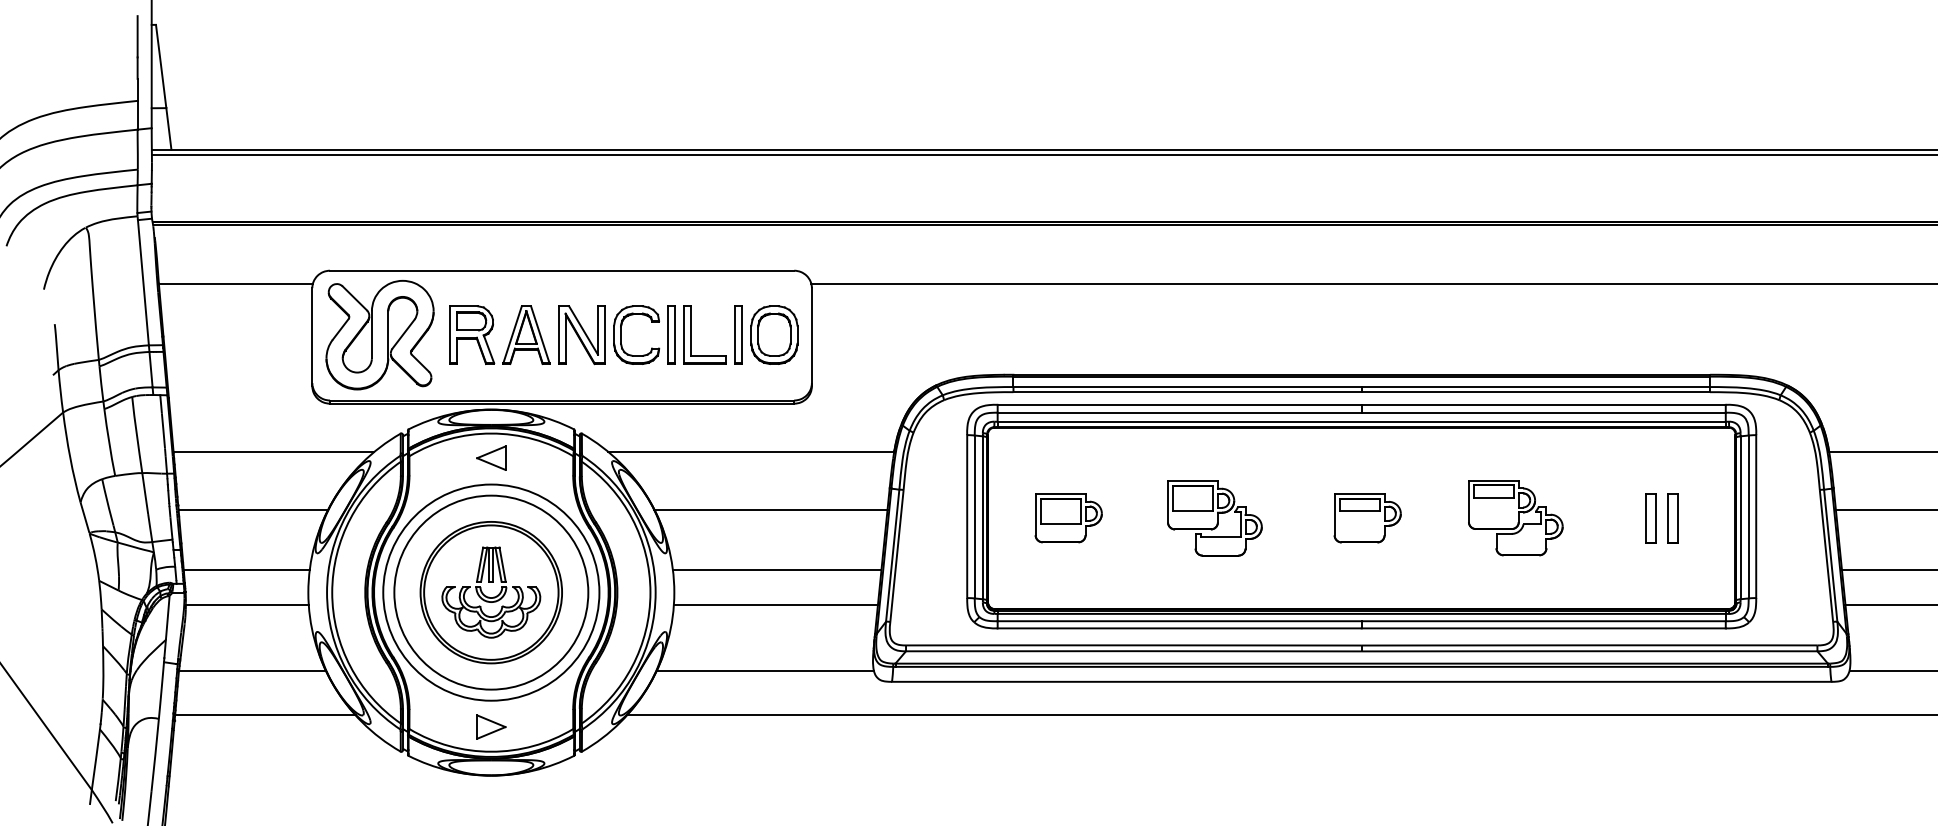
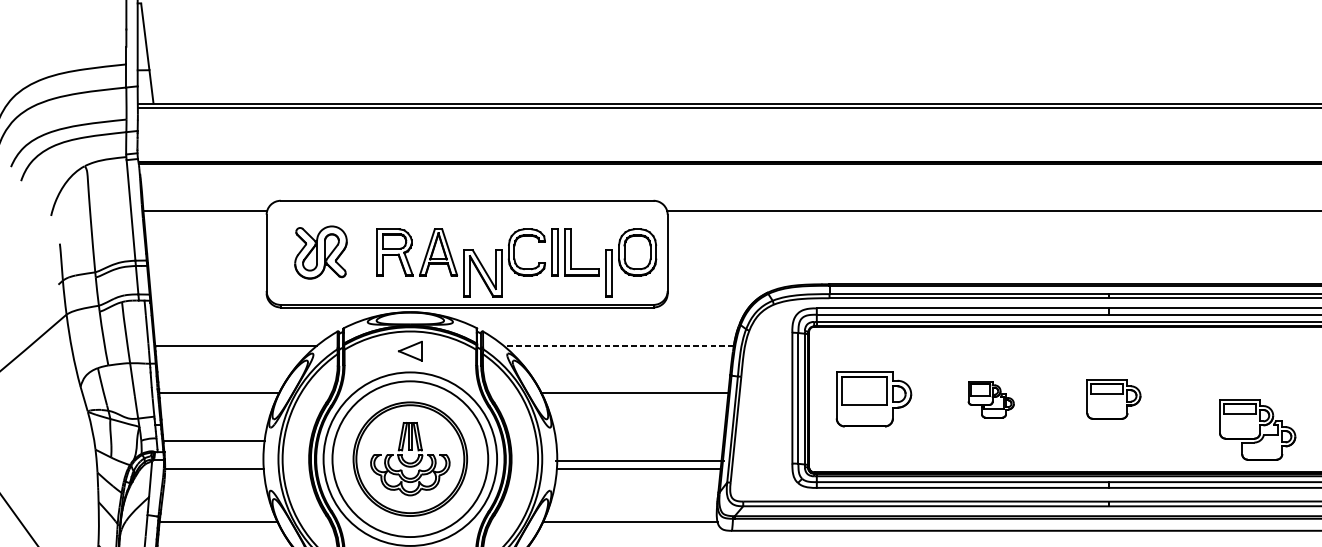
part: (738, 334) -> (608, 272), moved
part: (379, 335) -> (320, 252), size x0.6
part: (581, 335) -> (482, 273), moved
line: (750, 451) -> (618, 345), solid -> dashed
part: (1068, 518) -> (873, 399), size x1.4
part: (1214, 518) -> (990, 399), size x0.6
part: (1515, 518) -> (1257, 430), moved
line: (776, 570) -> (639, 461), moved

